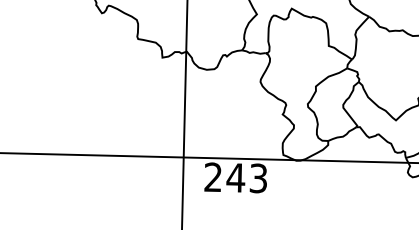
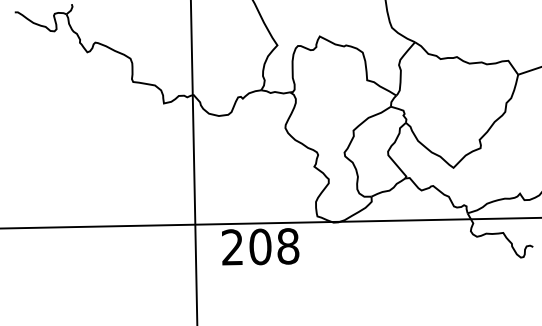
text: (246, 178) -> (273, 246), 243 -> 208

